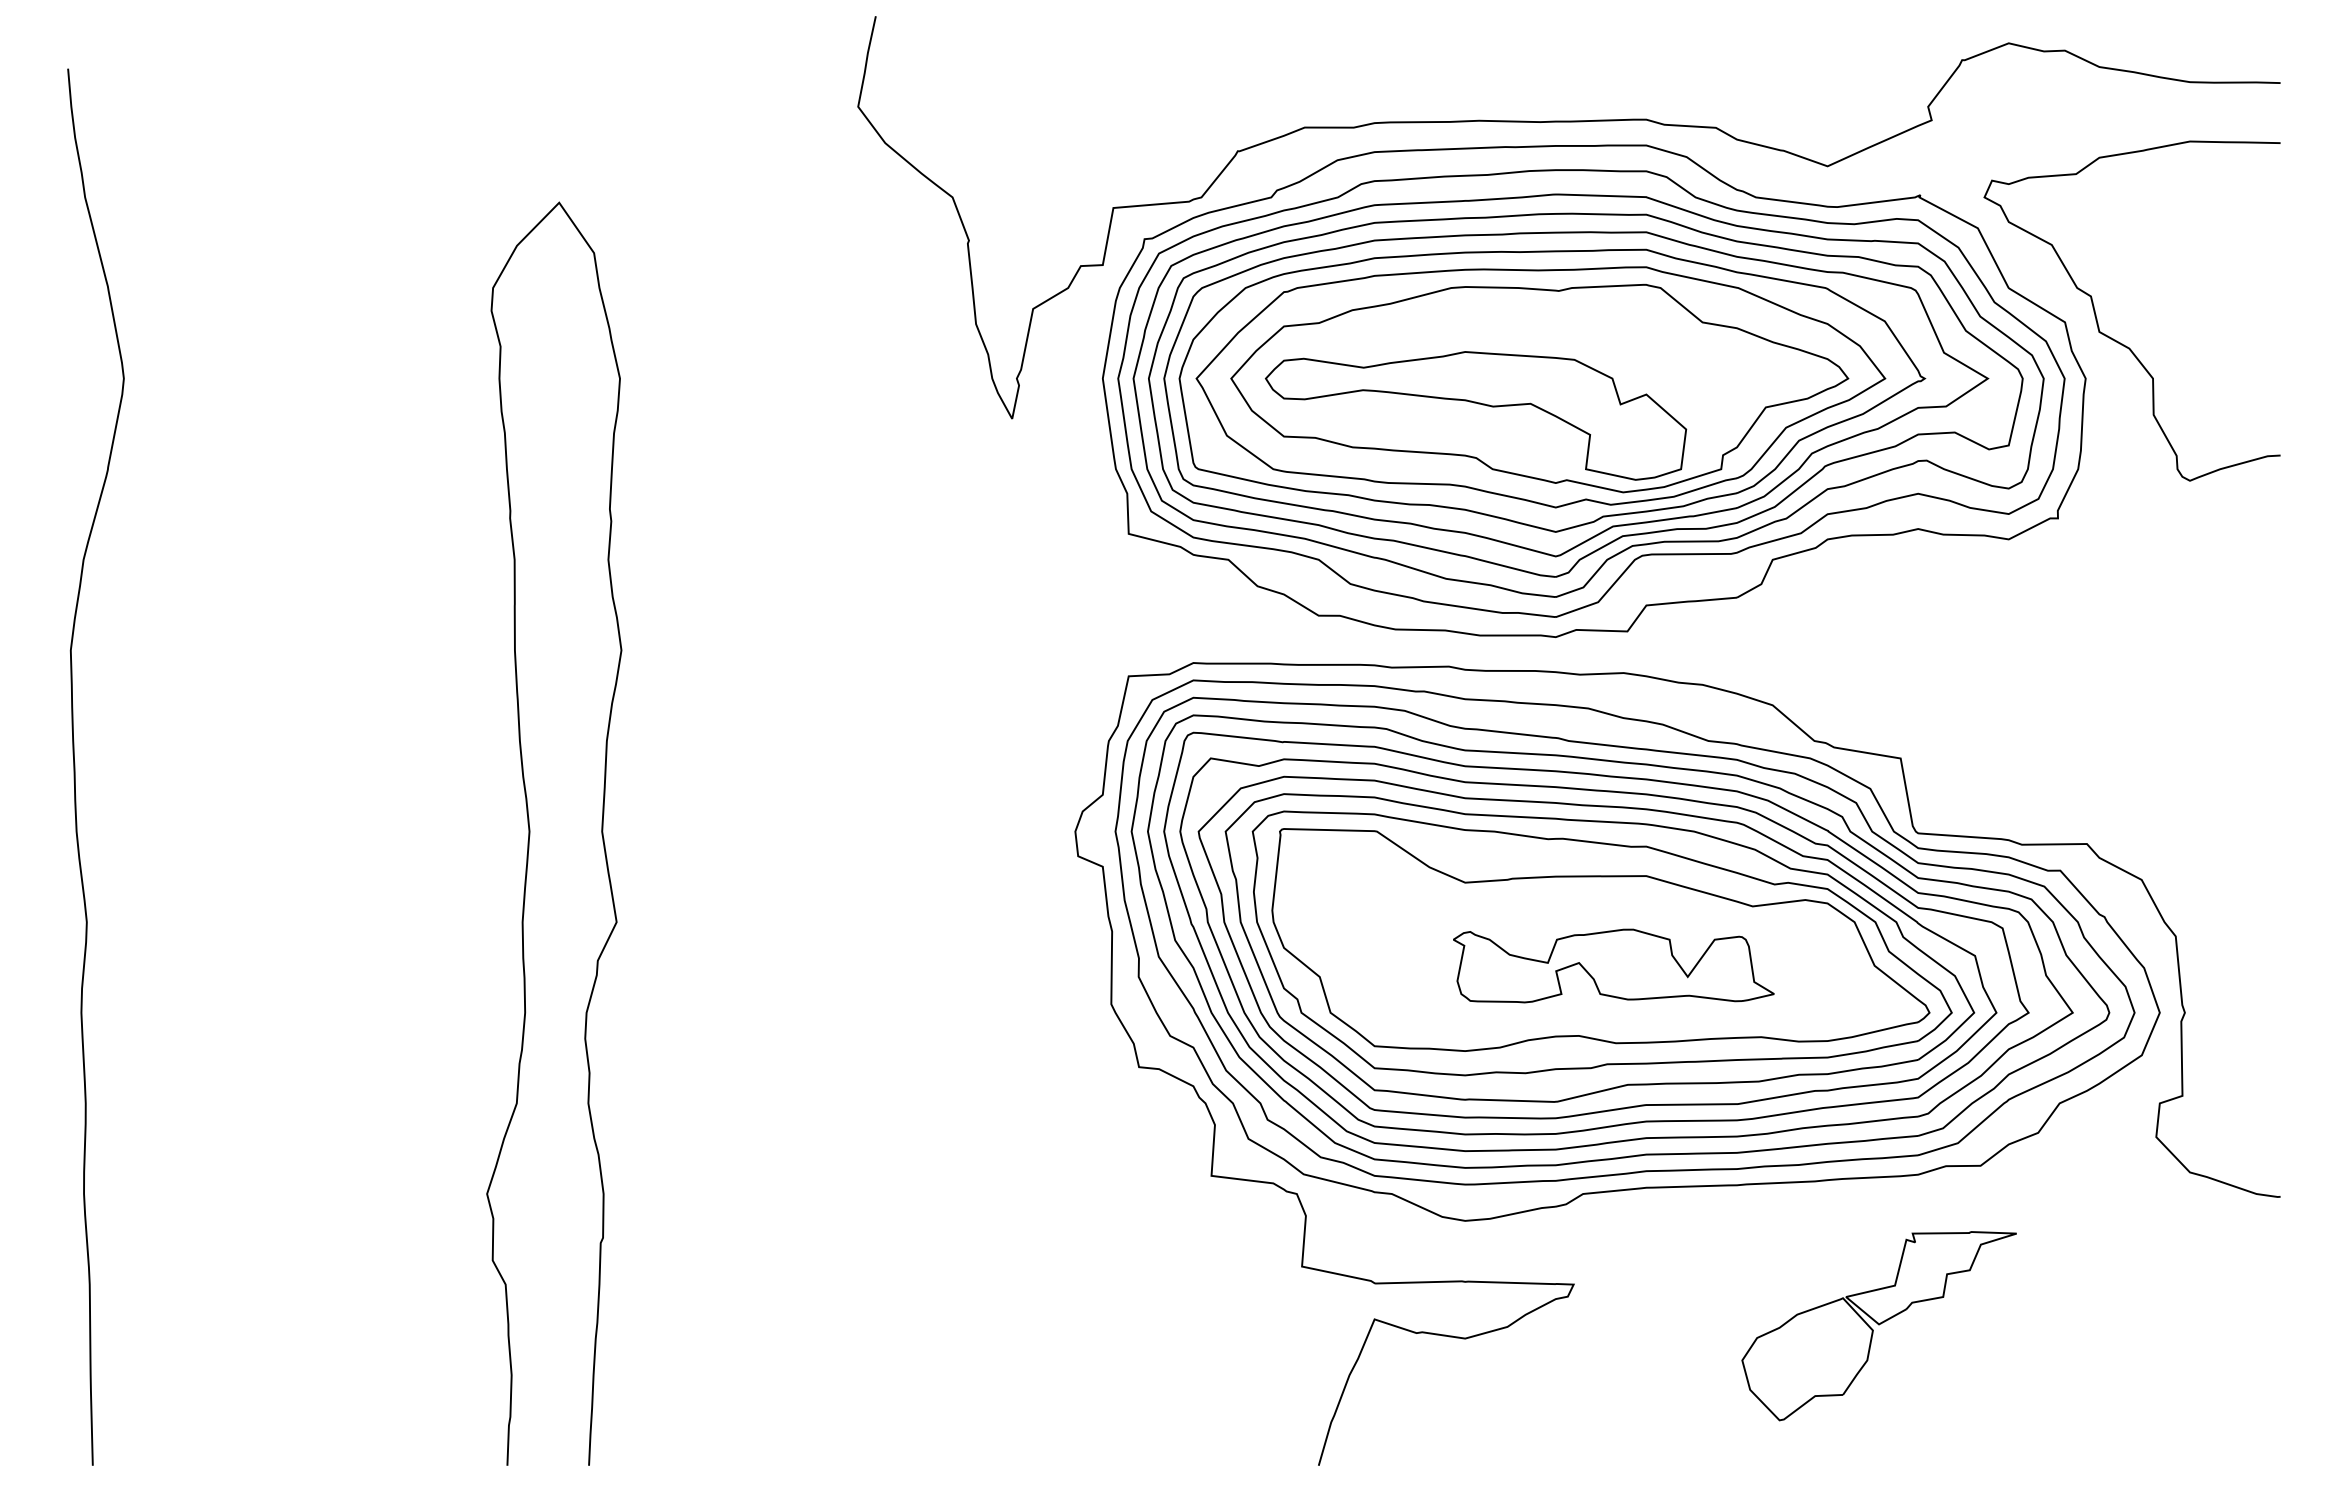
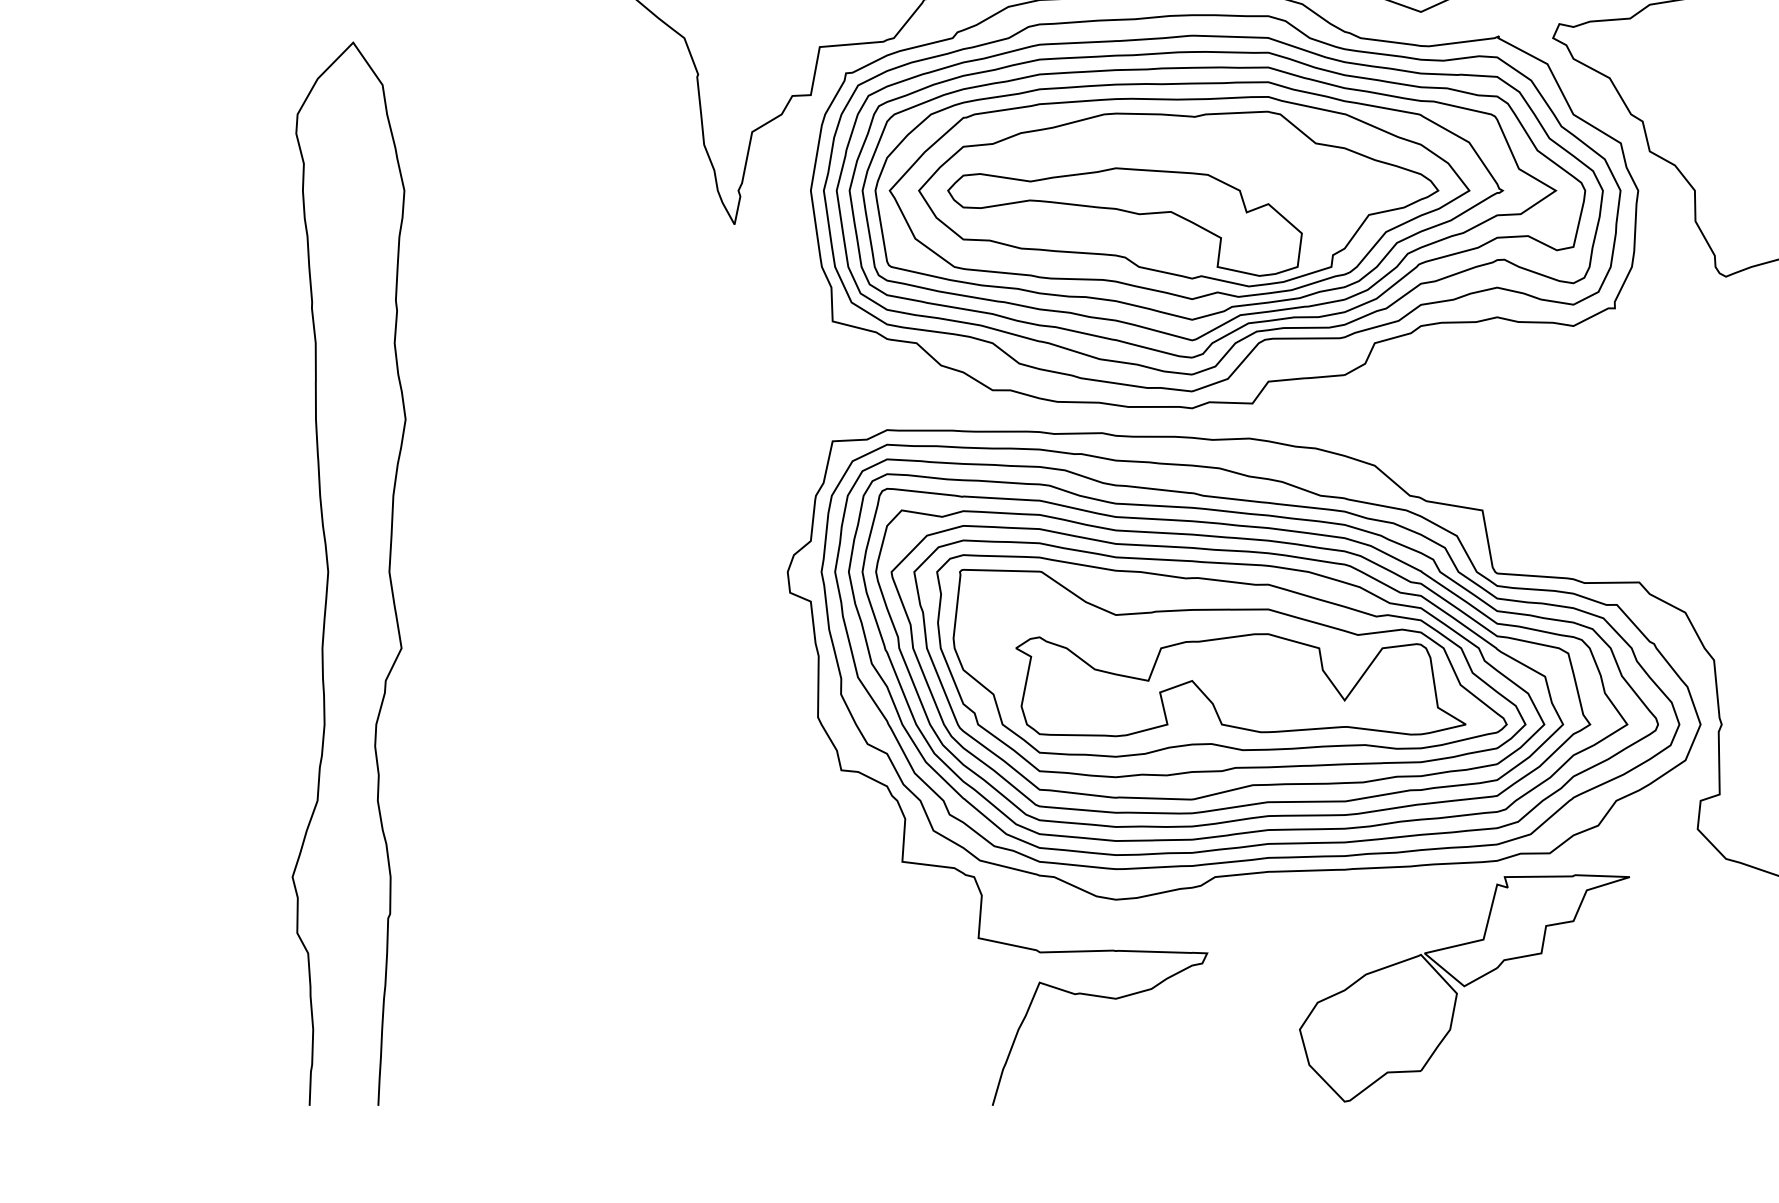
part: (1613, 965) -> (1240, 684), size x1.67
part: (1878, 1325) -> (1463, 987), size x1.43

